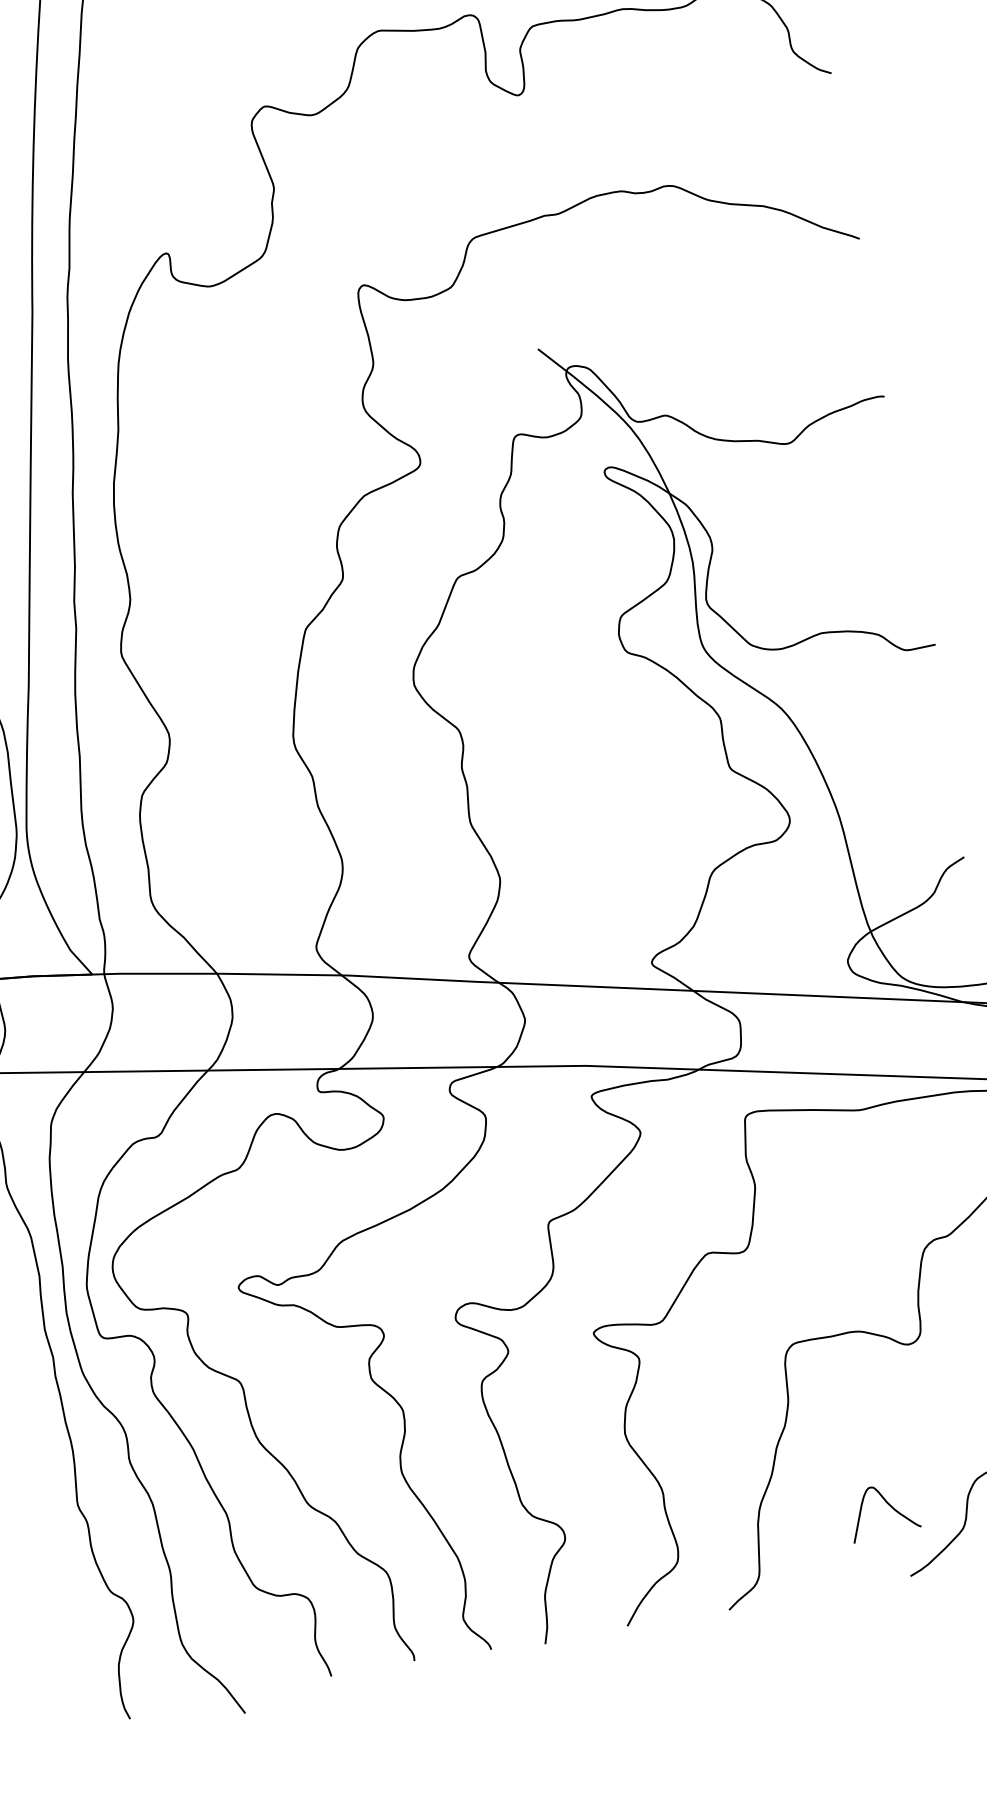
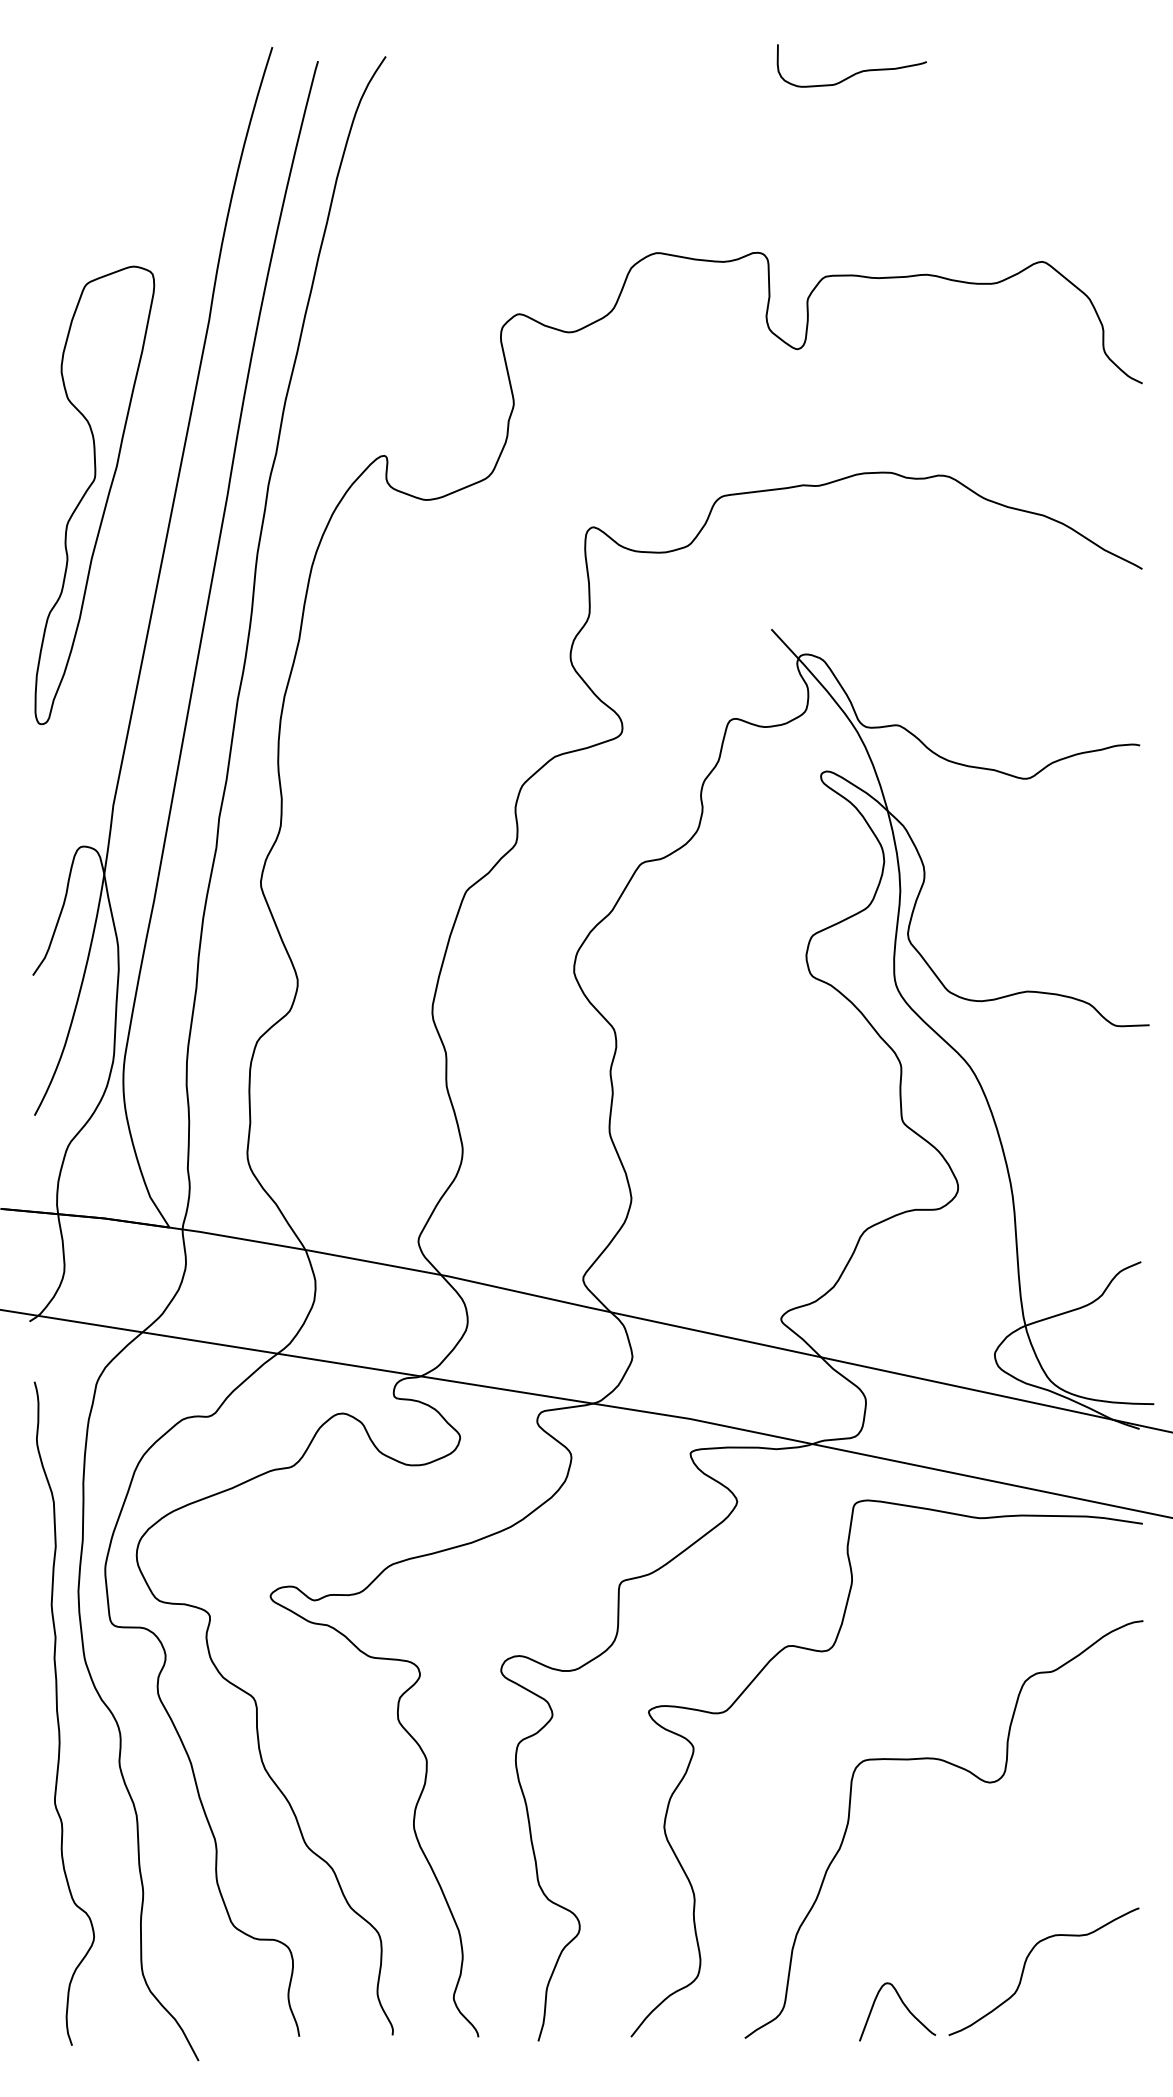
curve: (888, 1504) -> (903, 2005), moved

